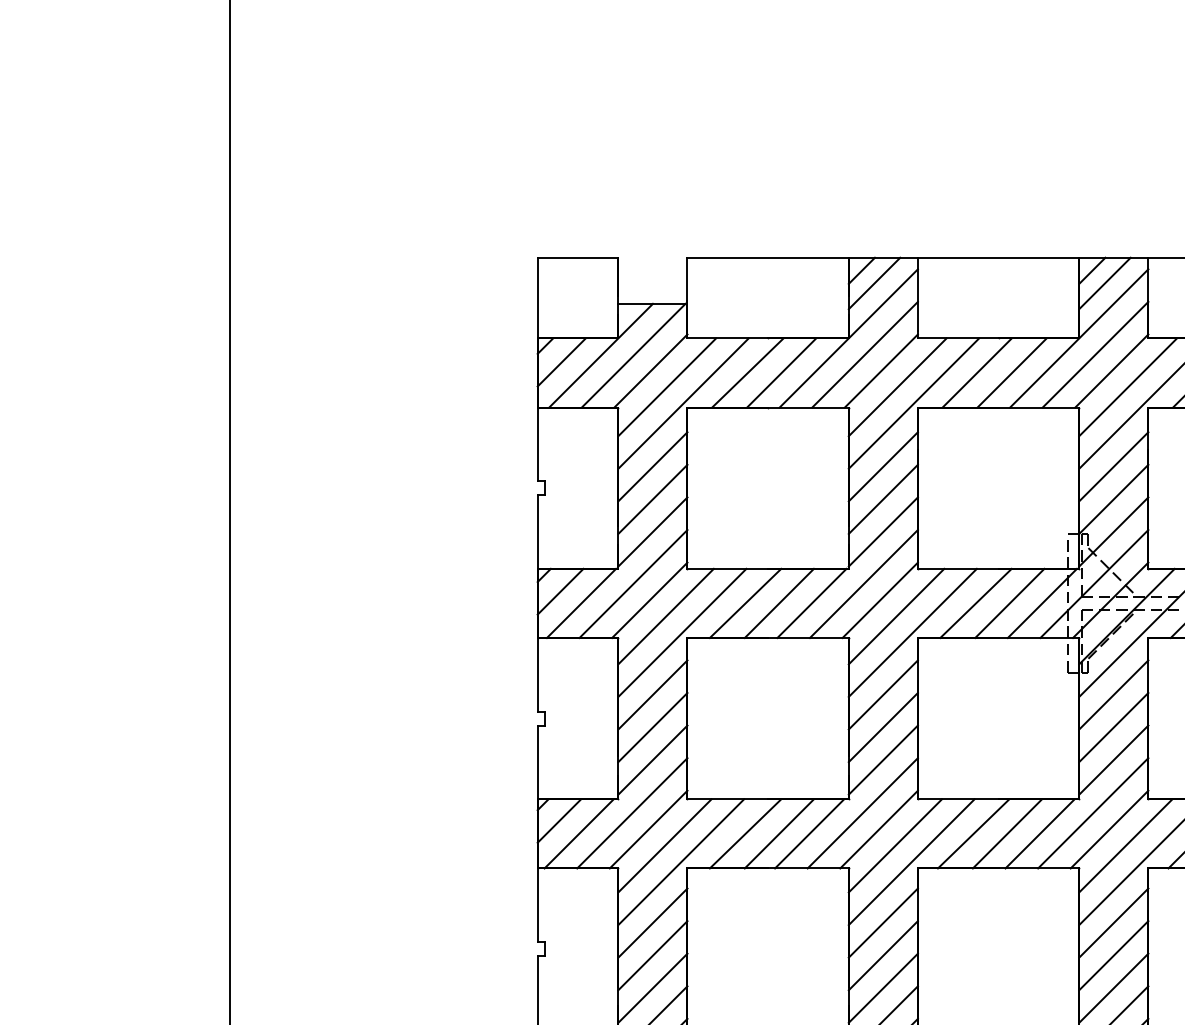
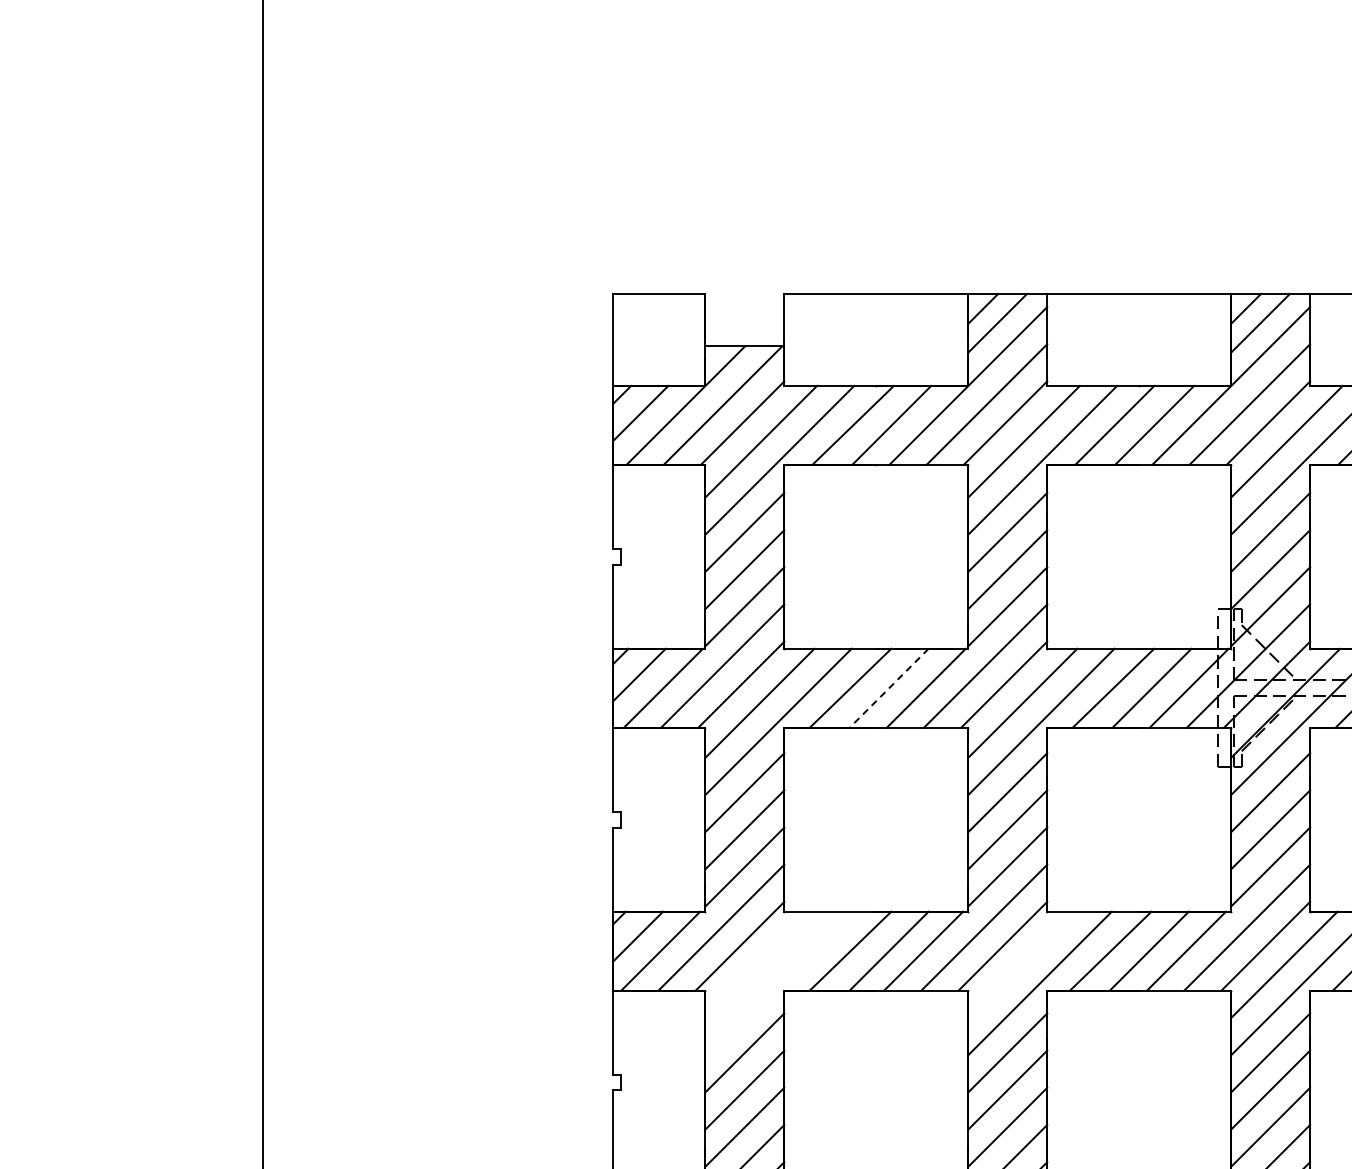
line: (779, 603) -> (889, 688), solid -> dashed
line: (664, 845) -> (758, 964), removed
line: (895, 845) -> (1021, 964), removed
line: (680, 862) -> (776, 983), removed

